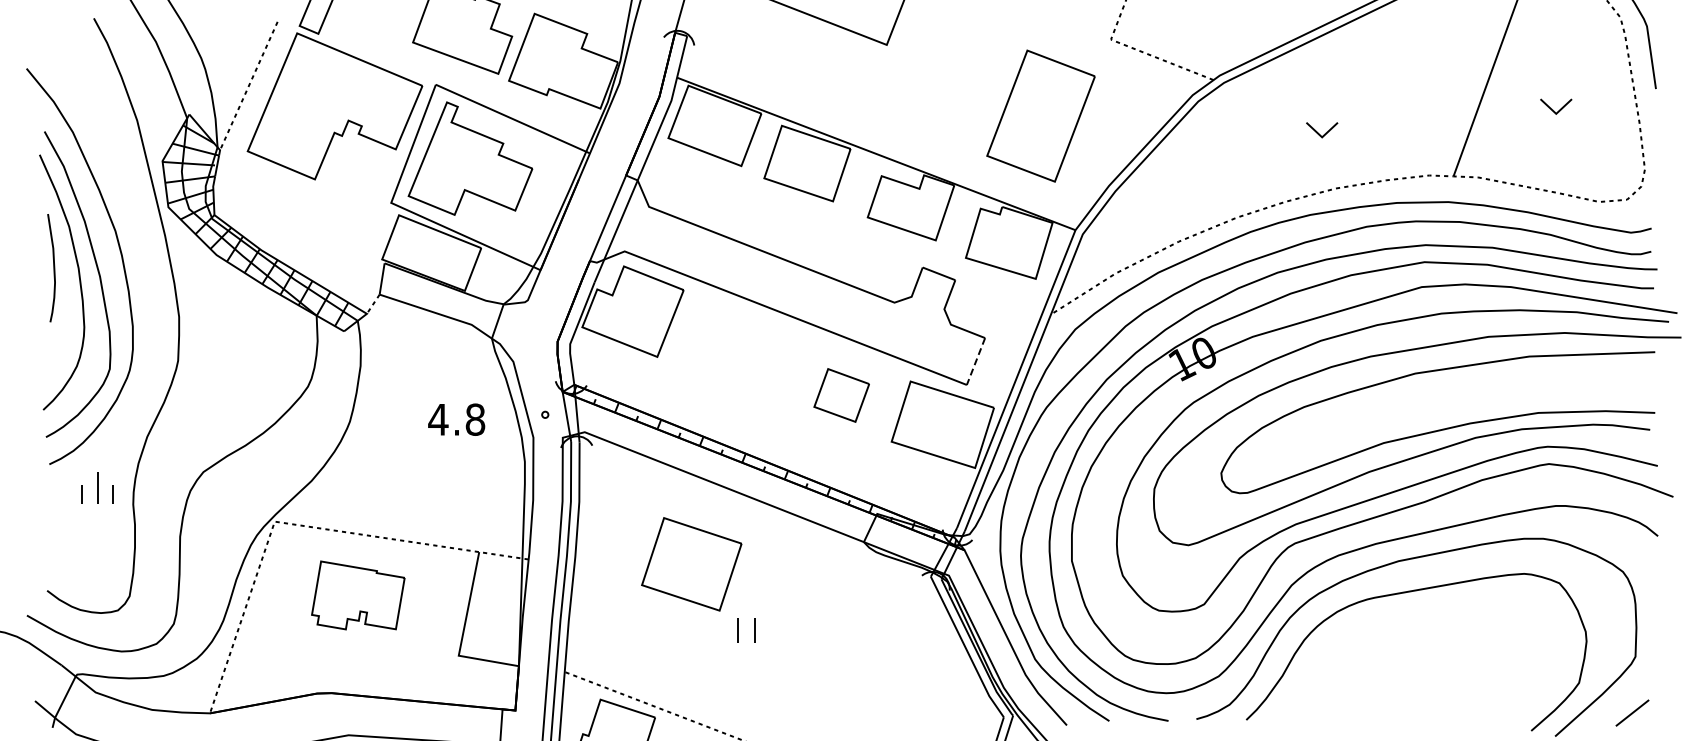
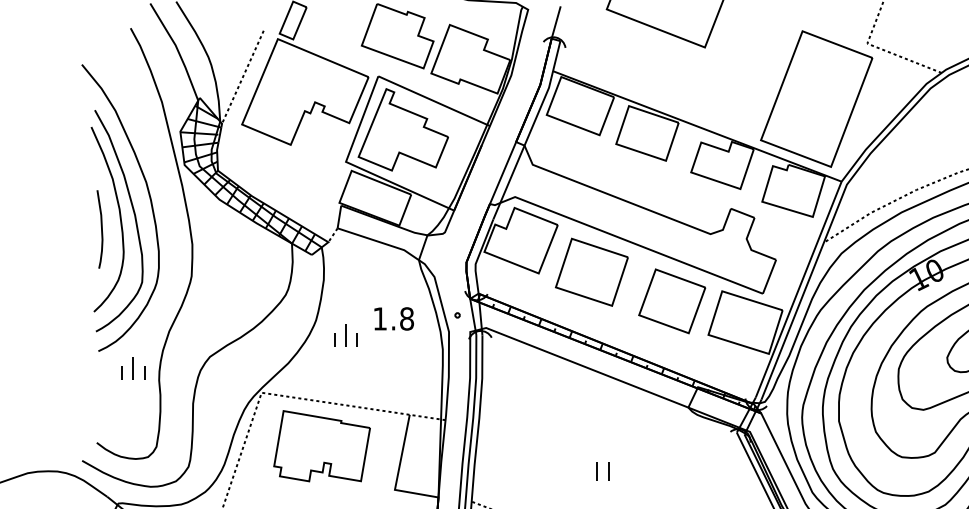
part: (1040, 115) -> (816, 98), size x1.43
curve: (53, 268) -> (101, 229), moved
line: (975, 362) -> (769, 277), dashed -> solid
part: (841, 395) -> (672, 301), size x1.67
text: (438, 419) -> (380, 318), 4.8 -> 1.8
part: (391, 442) -> (346, 335), added
part: (691, 564) -> (591, 272), moved
part: (358, 595) -> (322, 446), size x1.43

